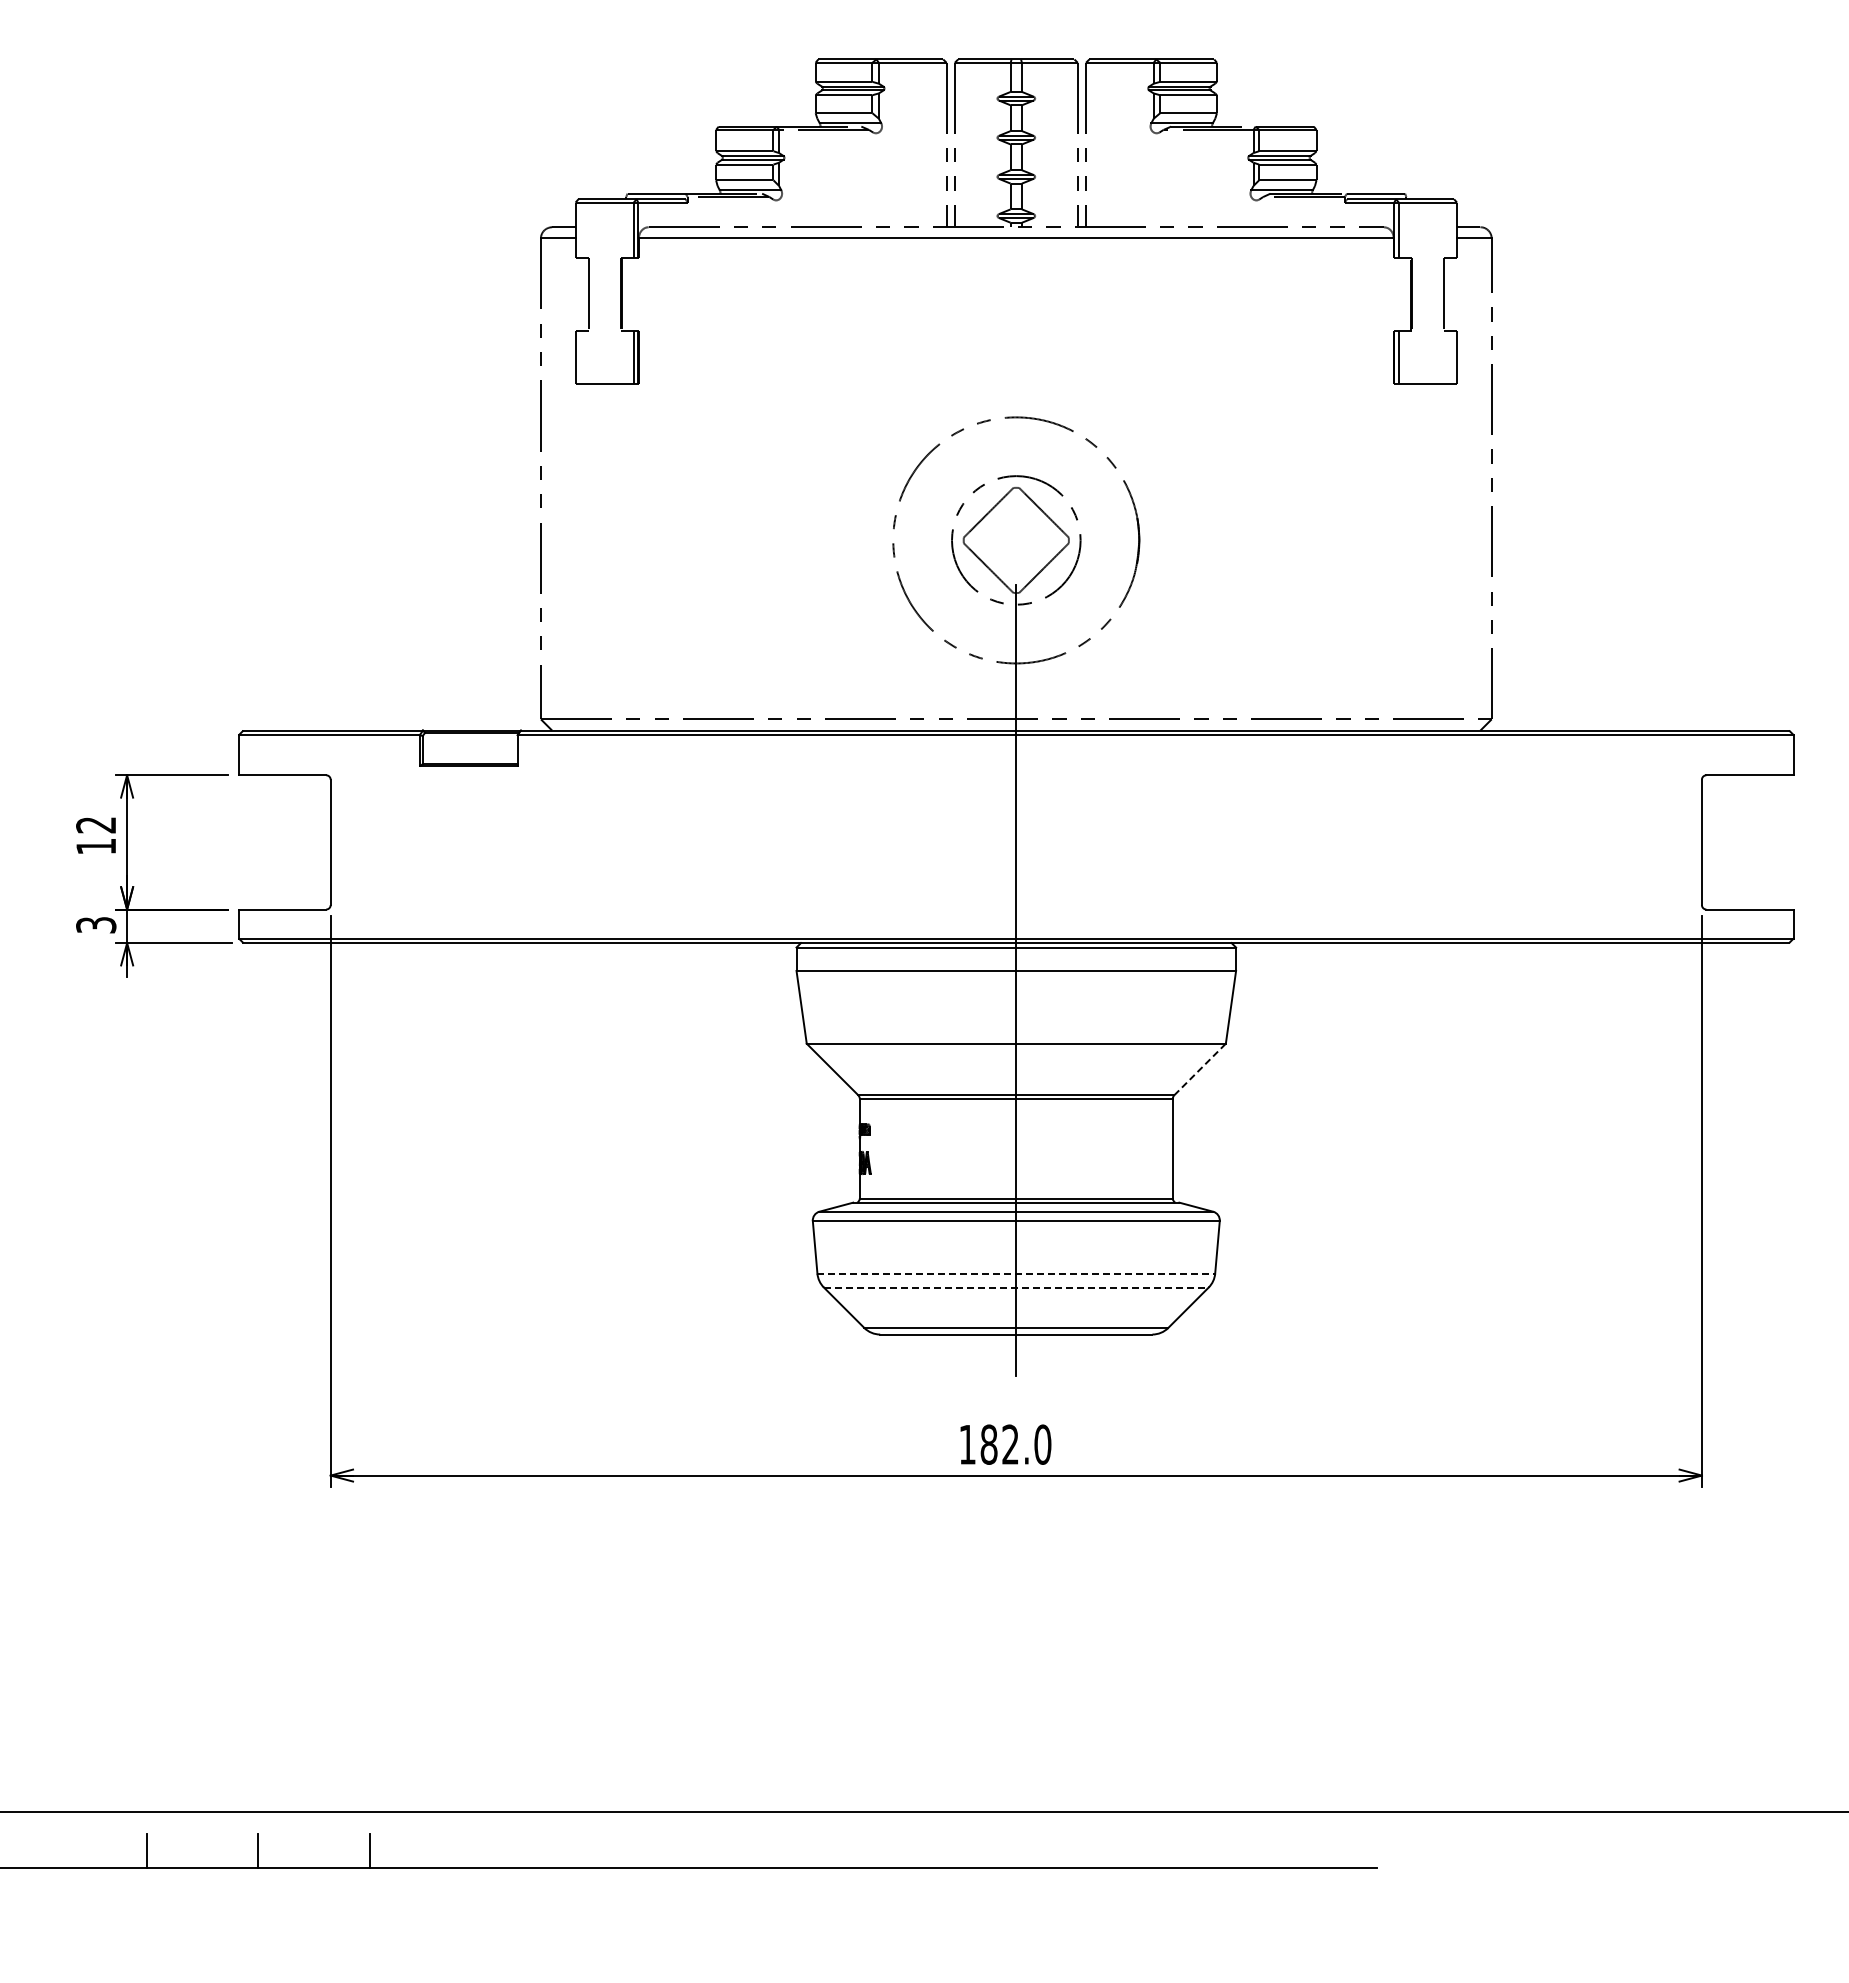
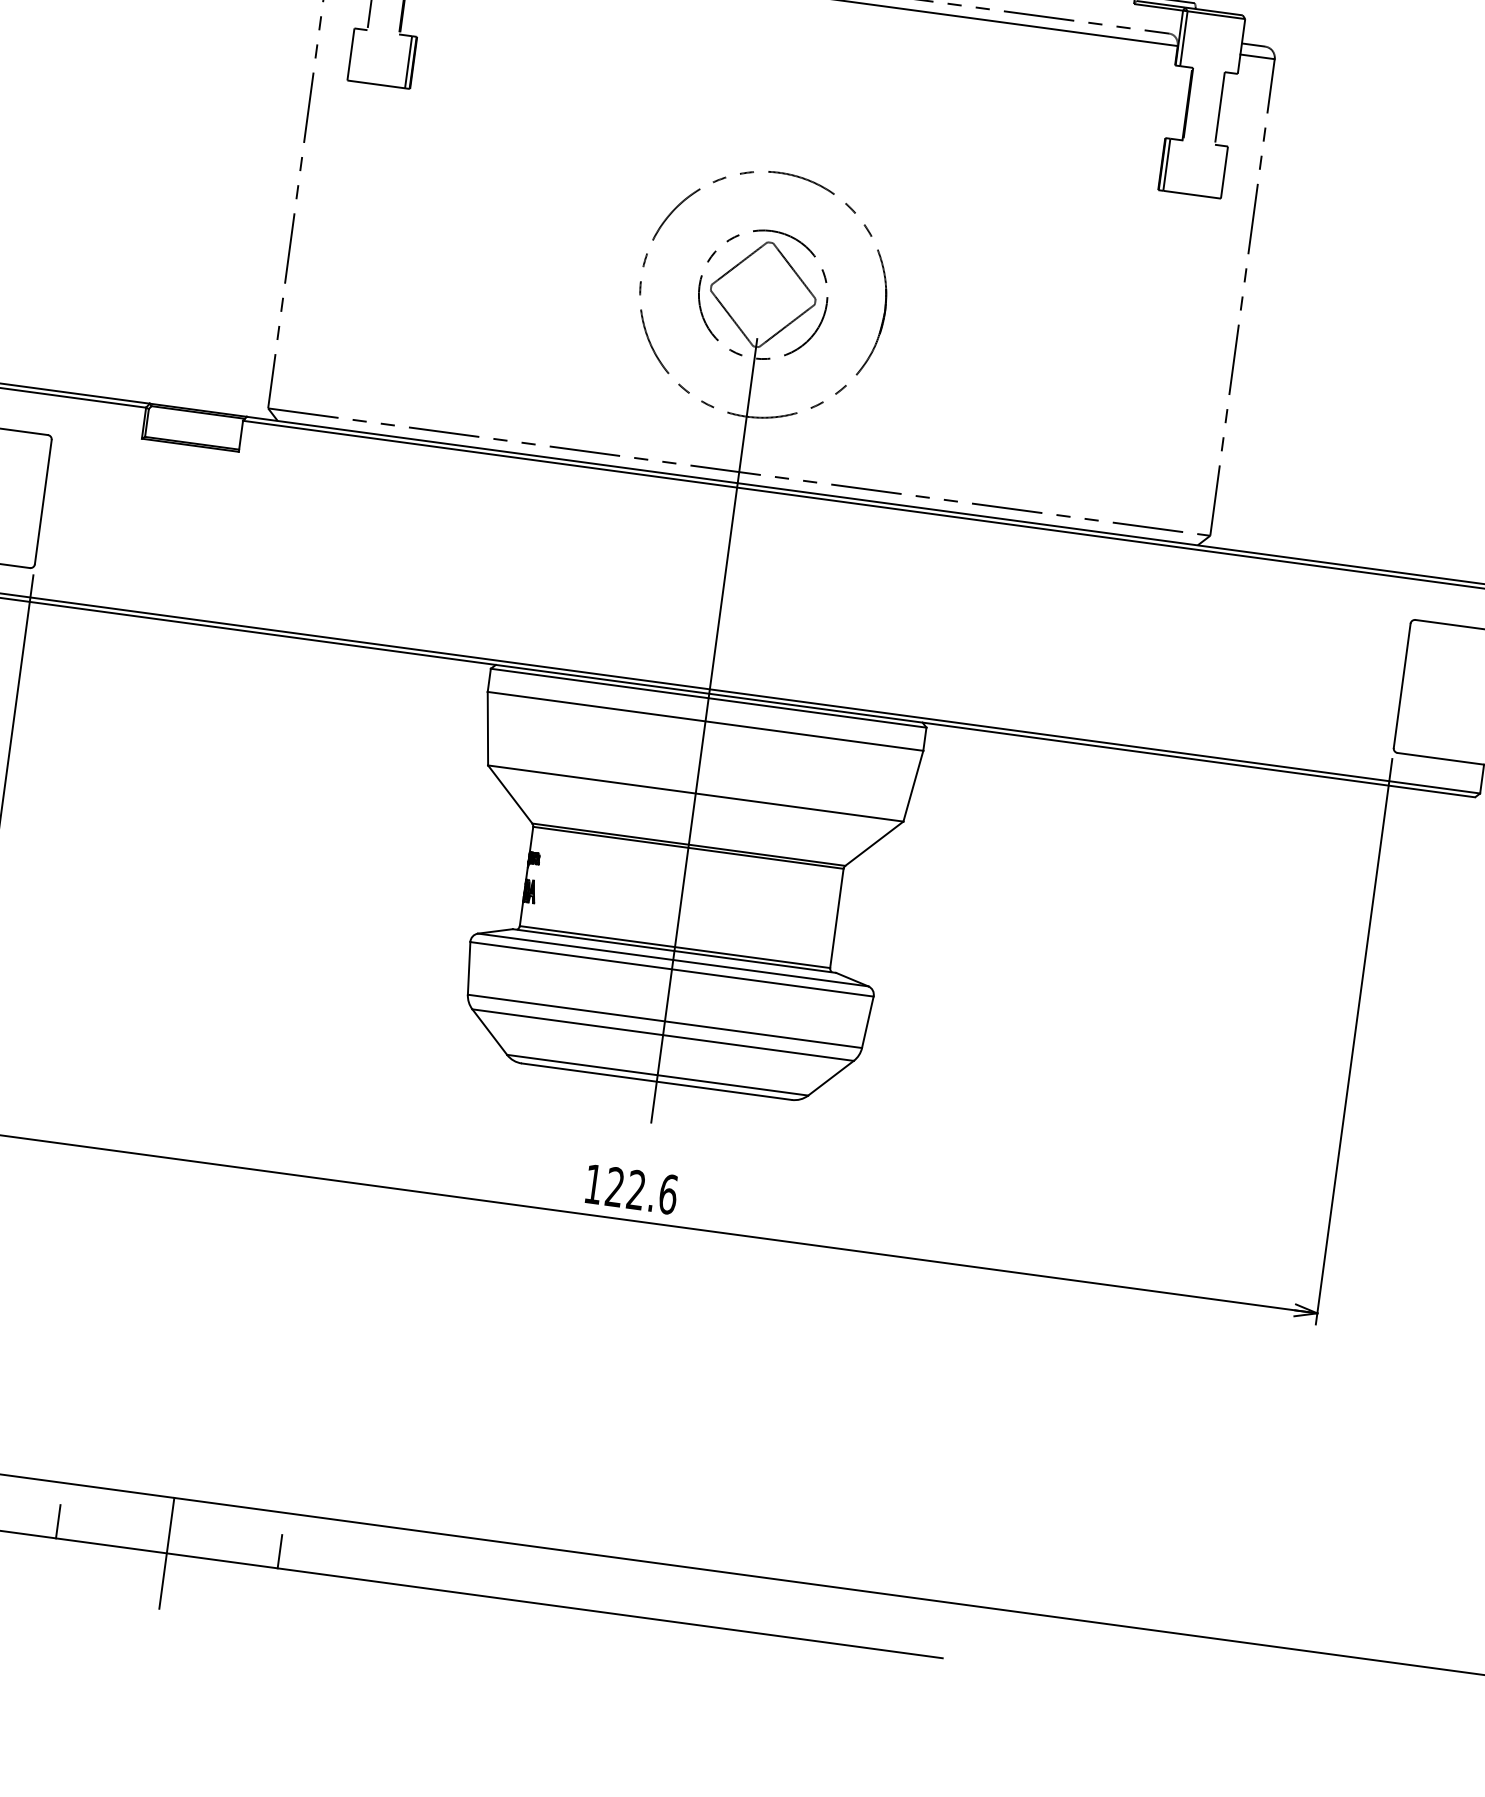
line: (1200, 1069) -> (874, 843), dashed -> solid
line: (1016, 1273) -> (665, 1021), dashed -> solid
line: (1016, 1287) -> (663, 1035), dashed -> solid
text: (1015, 1444) -> (641, 1190), 182.0 -> 122.6
line: (482, 1850) -> (58, 1521), added
line: (705, 1850) -> (279, 1551), added
line: (593, 1867) -> (166, 1553), added

